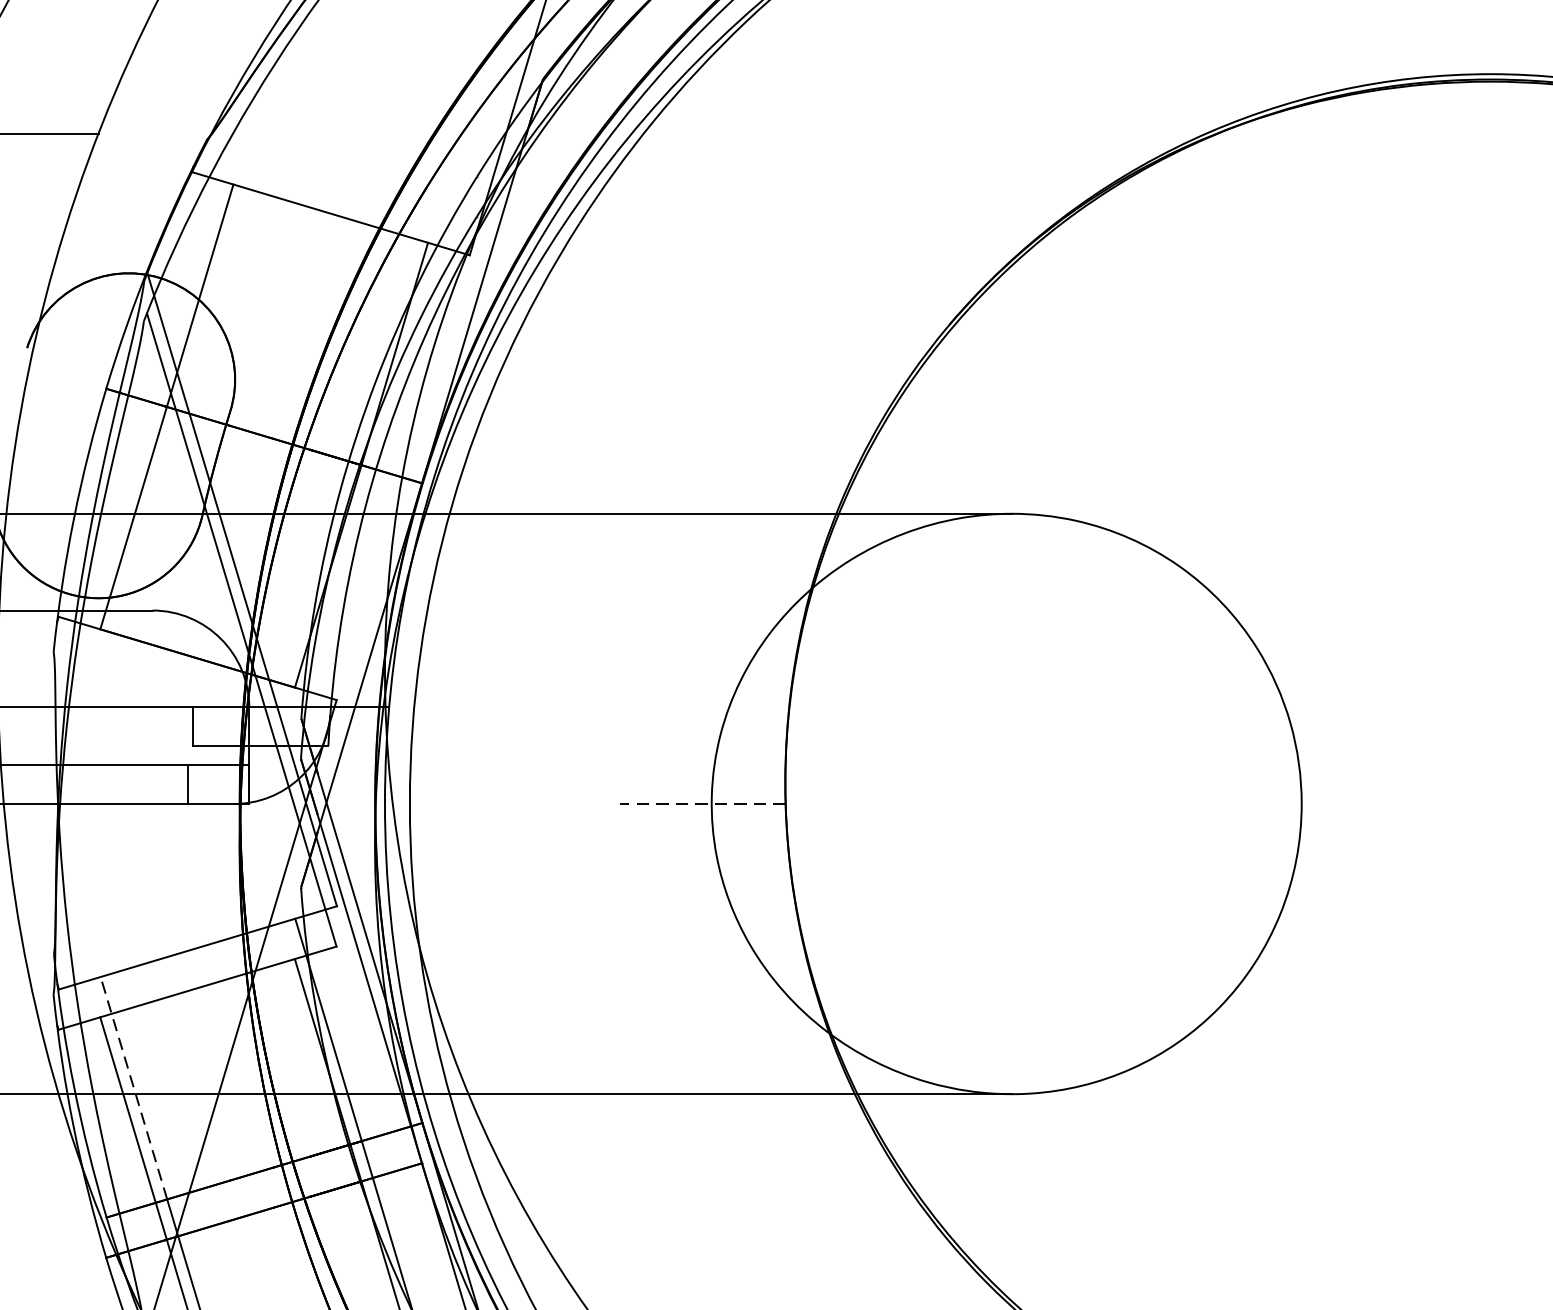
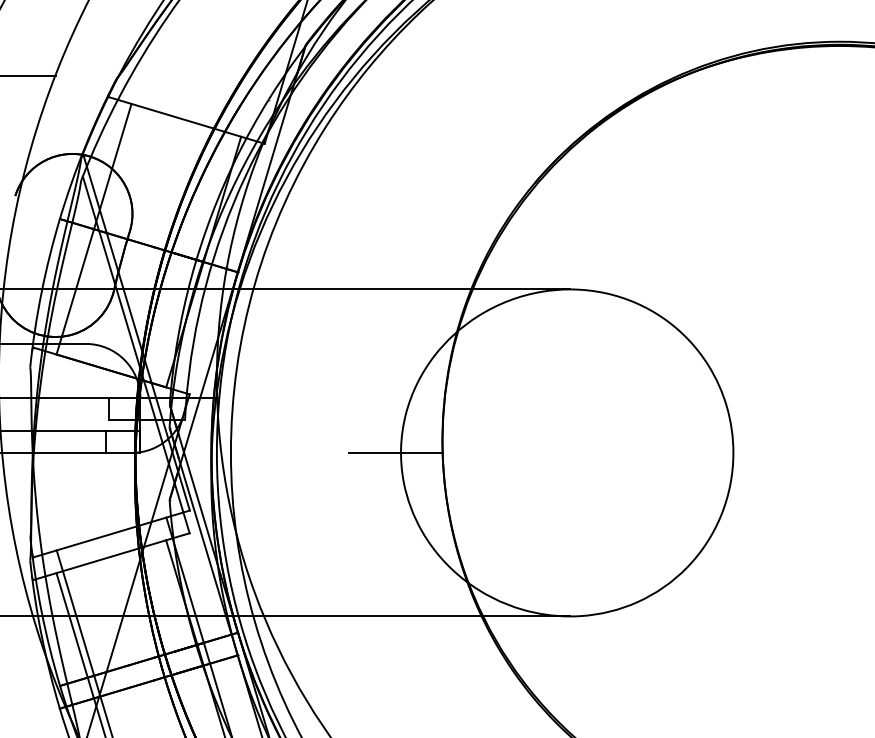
line: (701, 803) -> (395, 452), dashed -> solid
line: (133, 1087) -> (75, 612), dashed -> solid

